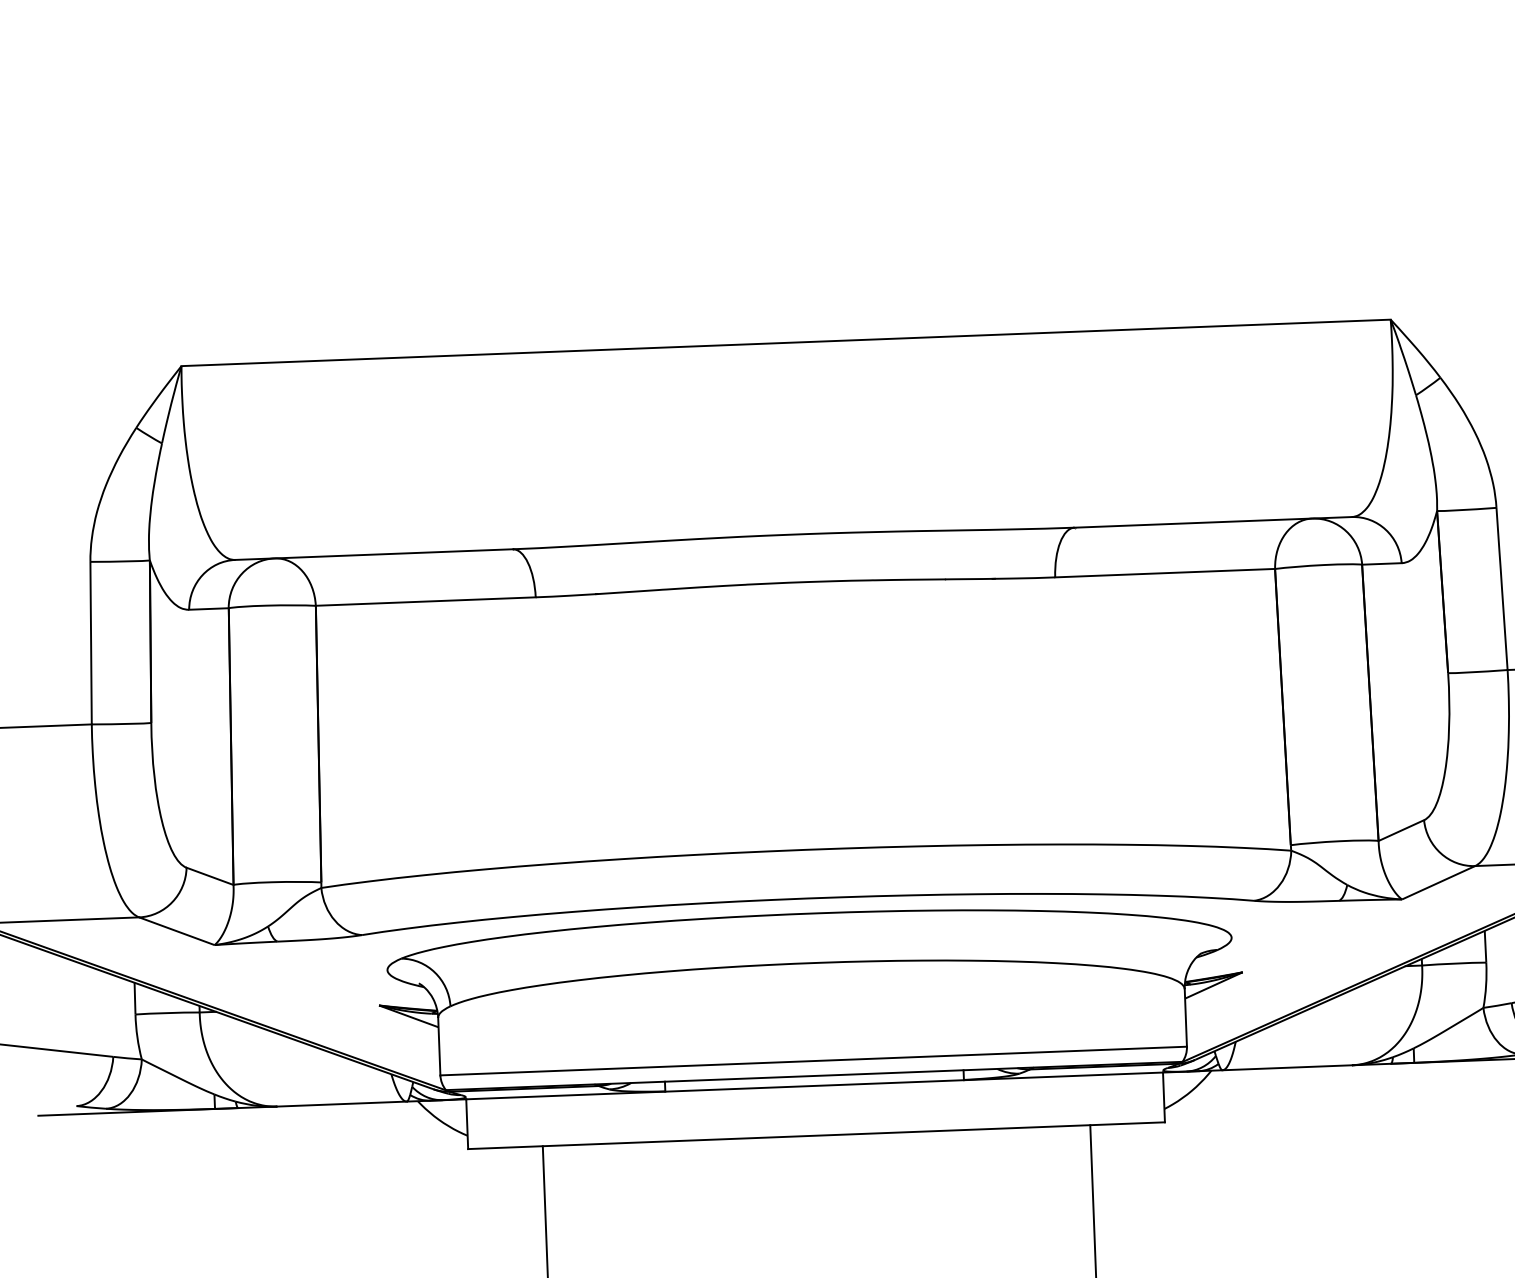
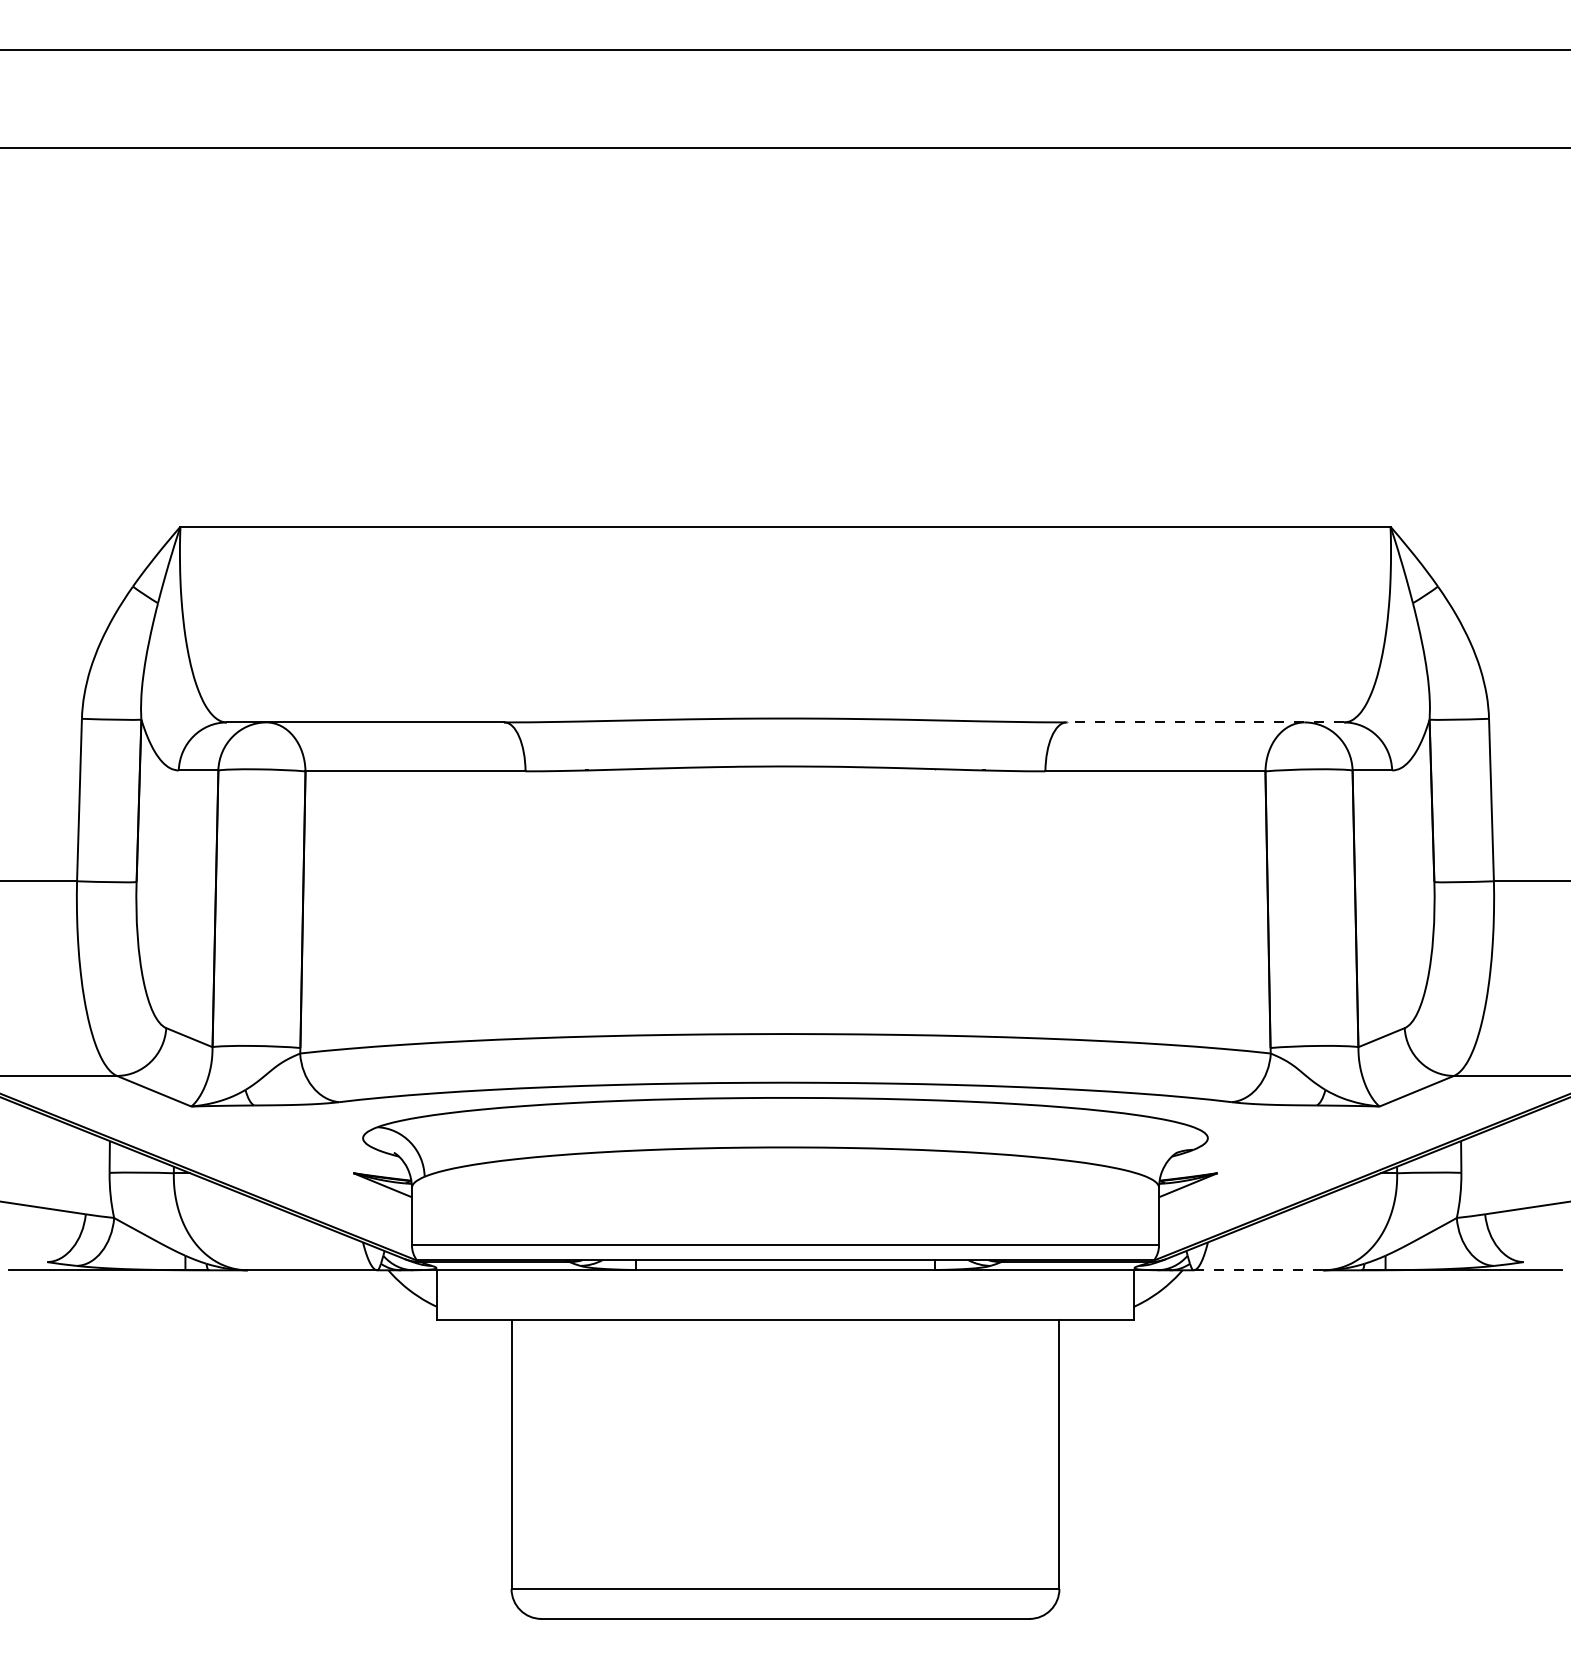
line: (1213, 522) -> (1205, 722), solid -> dashed
line: (1287, 1067) -> (1258, 1270), solid -> dashed

